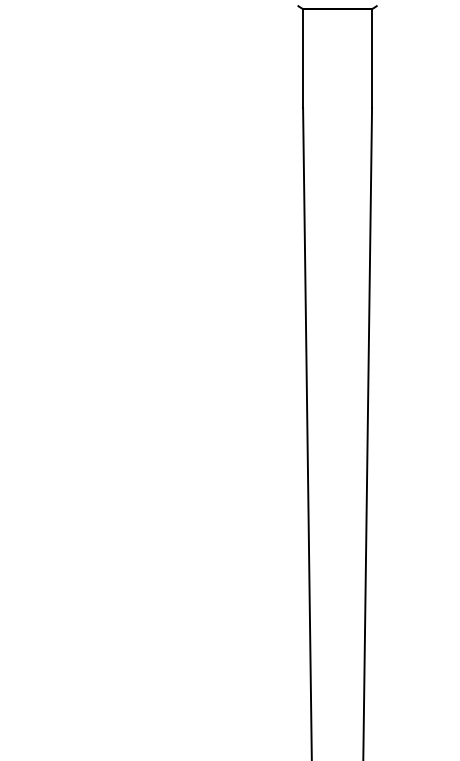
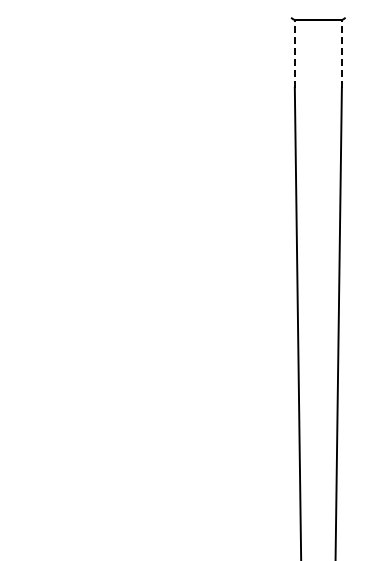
line: (302, 57) -> (294, 53), solid -> dashed
line: (371, 57) -> (341, 53), solid -> dashed

